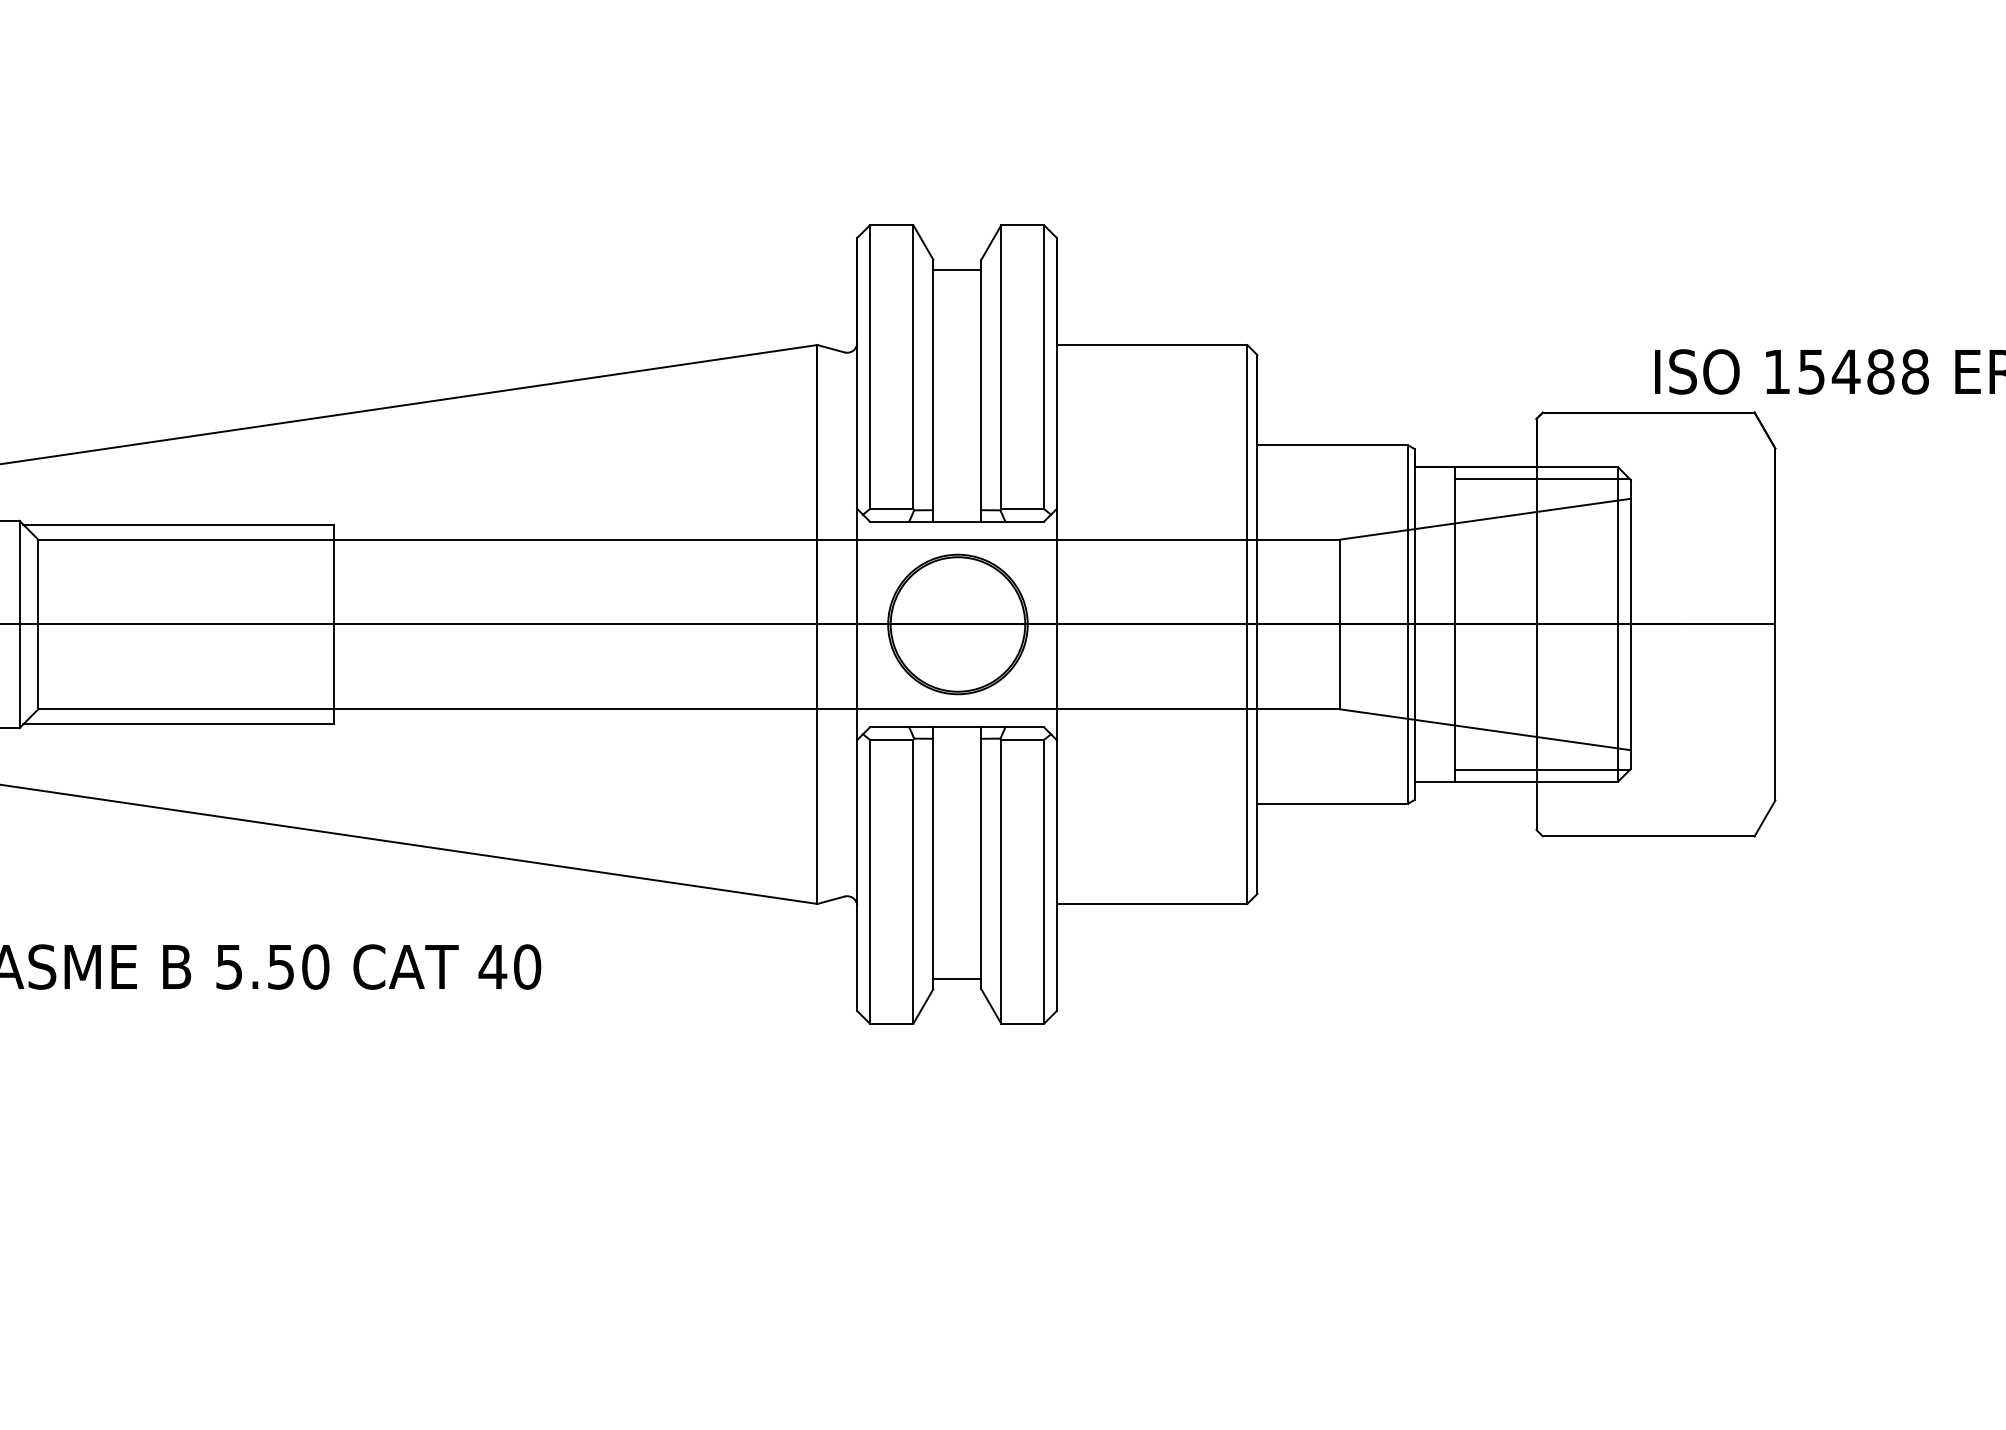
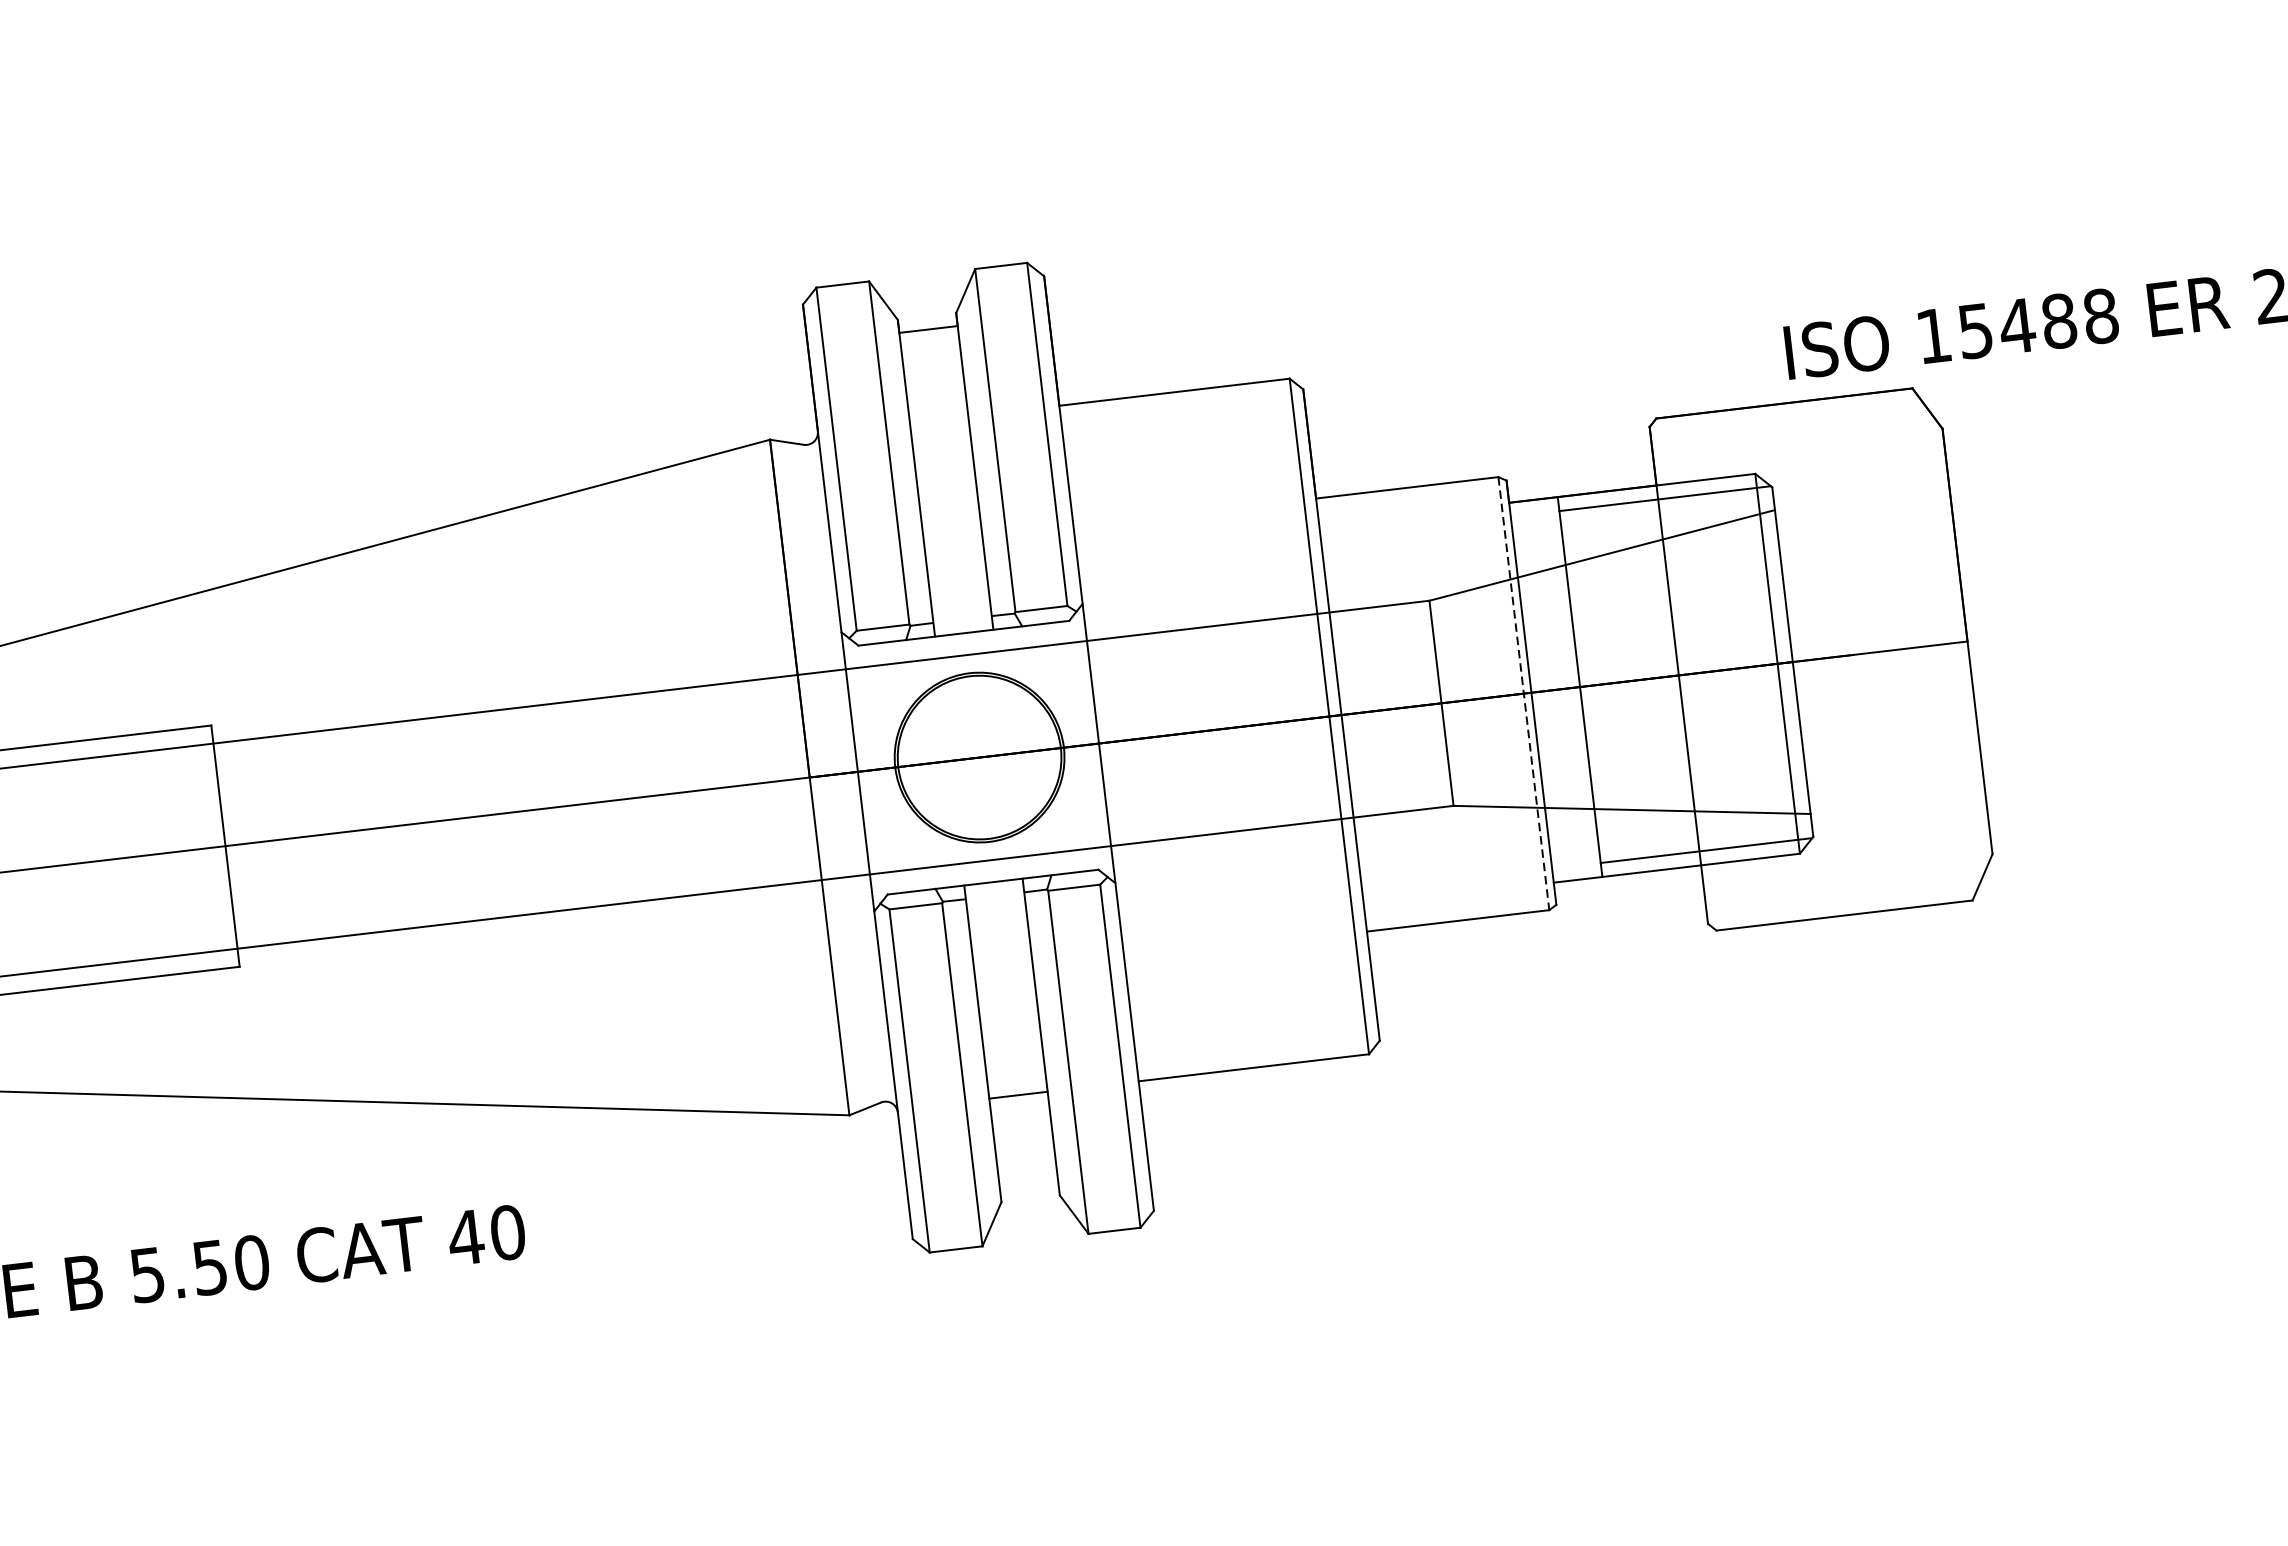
line: (1408, 624) -> (1524, 693), solid -> dashed
line: (957, 978) -> (1018, 1094), moved

